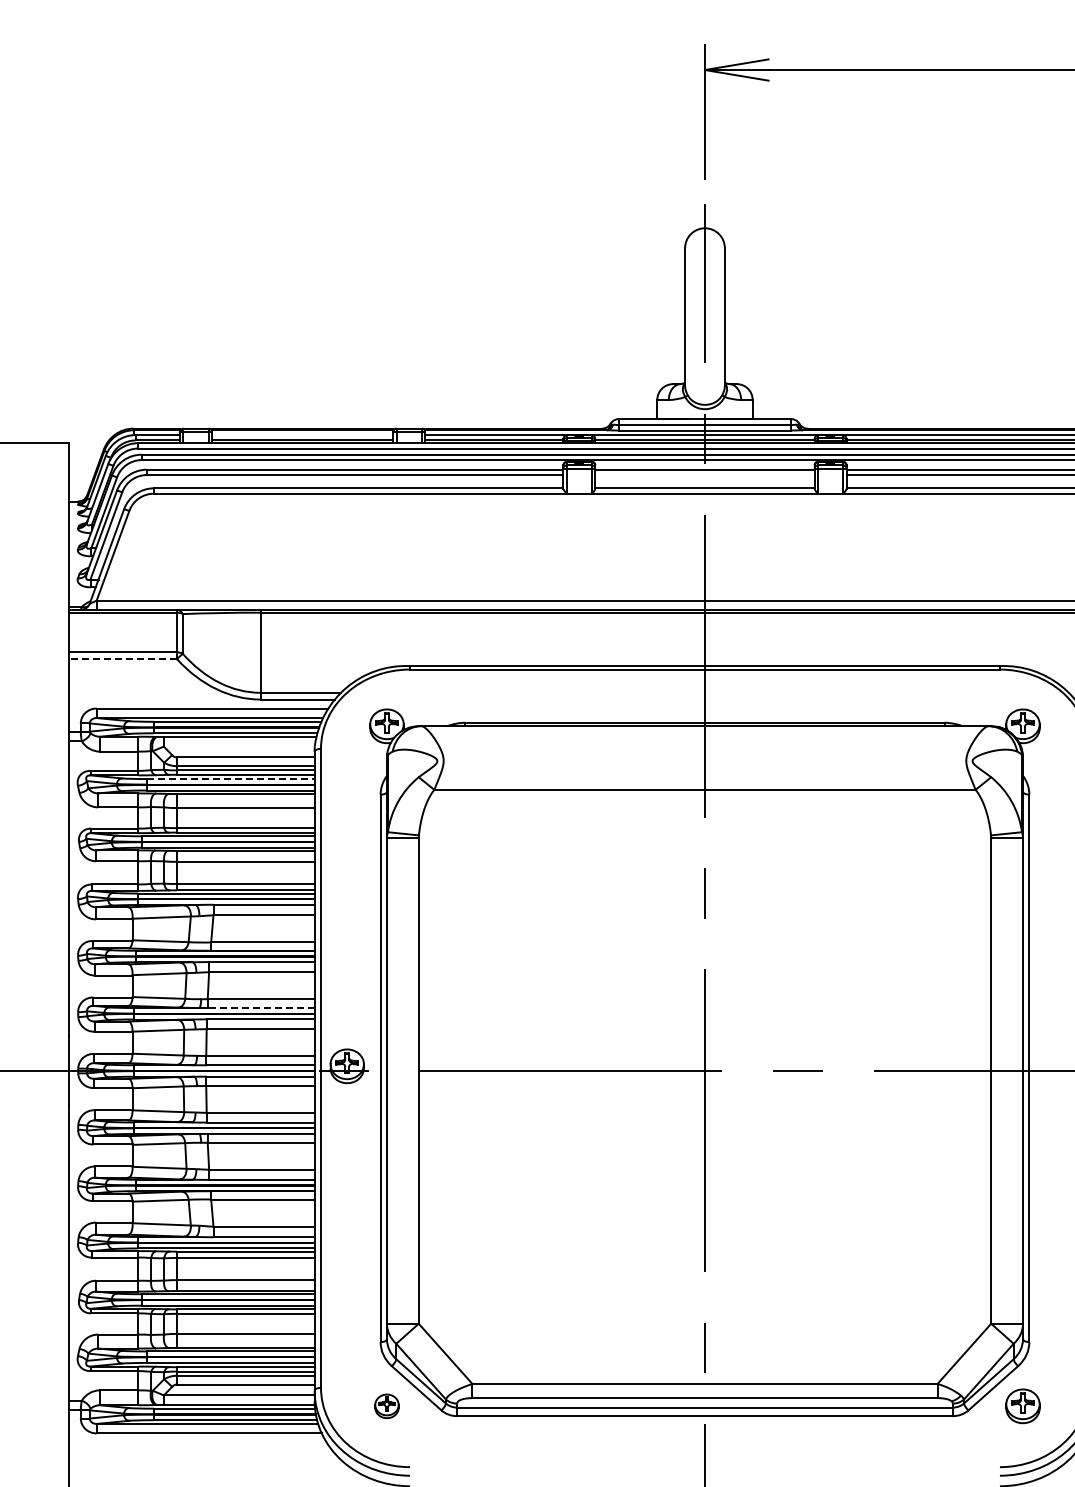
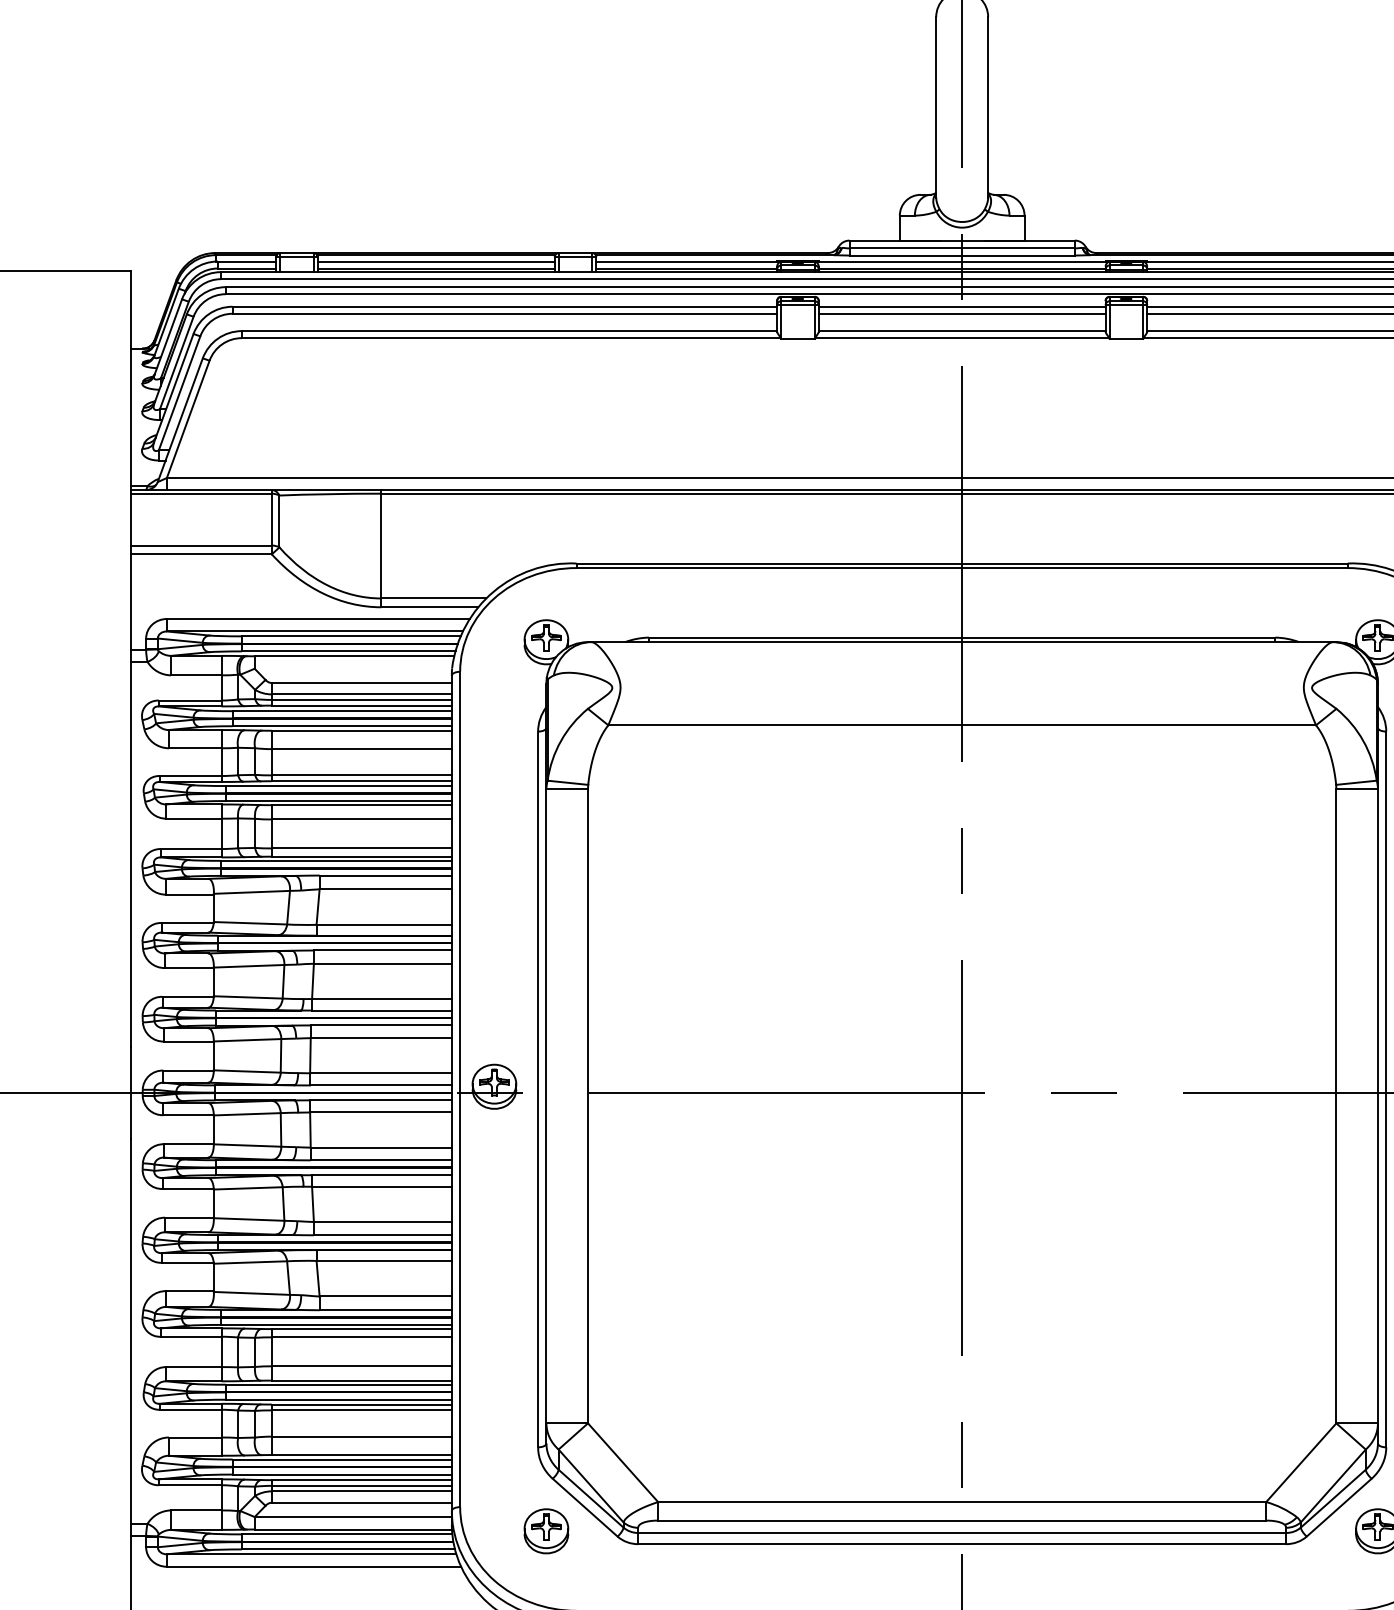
line: (302, 435) -> (435, 262), added
line: (704, 475) -> (961, 314), added
line: (122, 659) -> (200, 554), dashed -> solid
line: (230, 779) -> (341, 711), dashed -> solid
line: (260, 1008) -> (381, 1011), dashed -> solid
part: (386, 1406) -> (545, 1531), size x1.43

